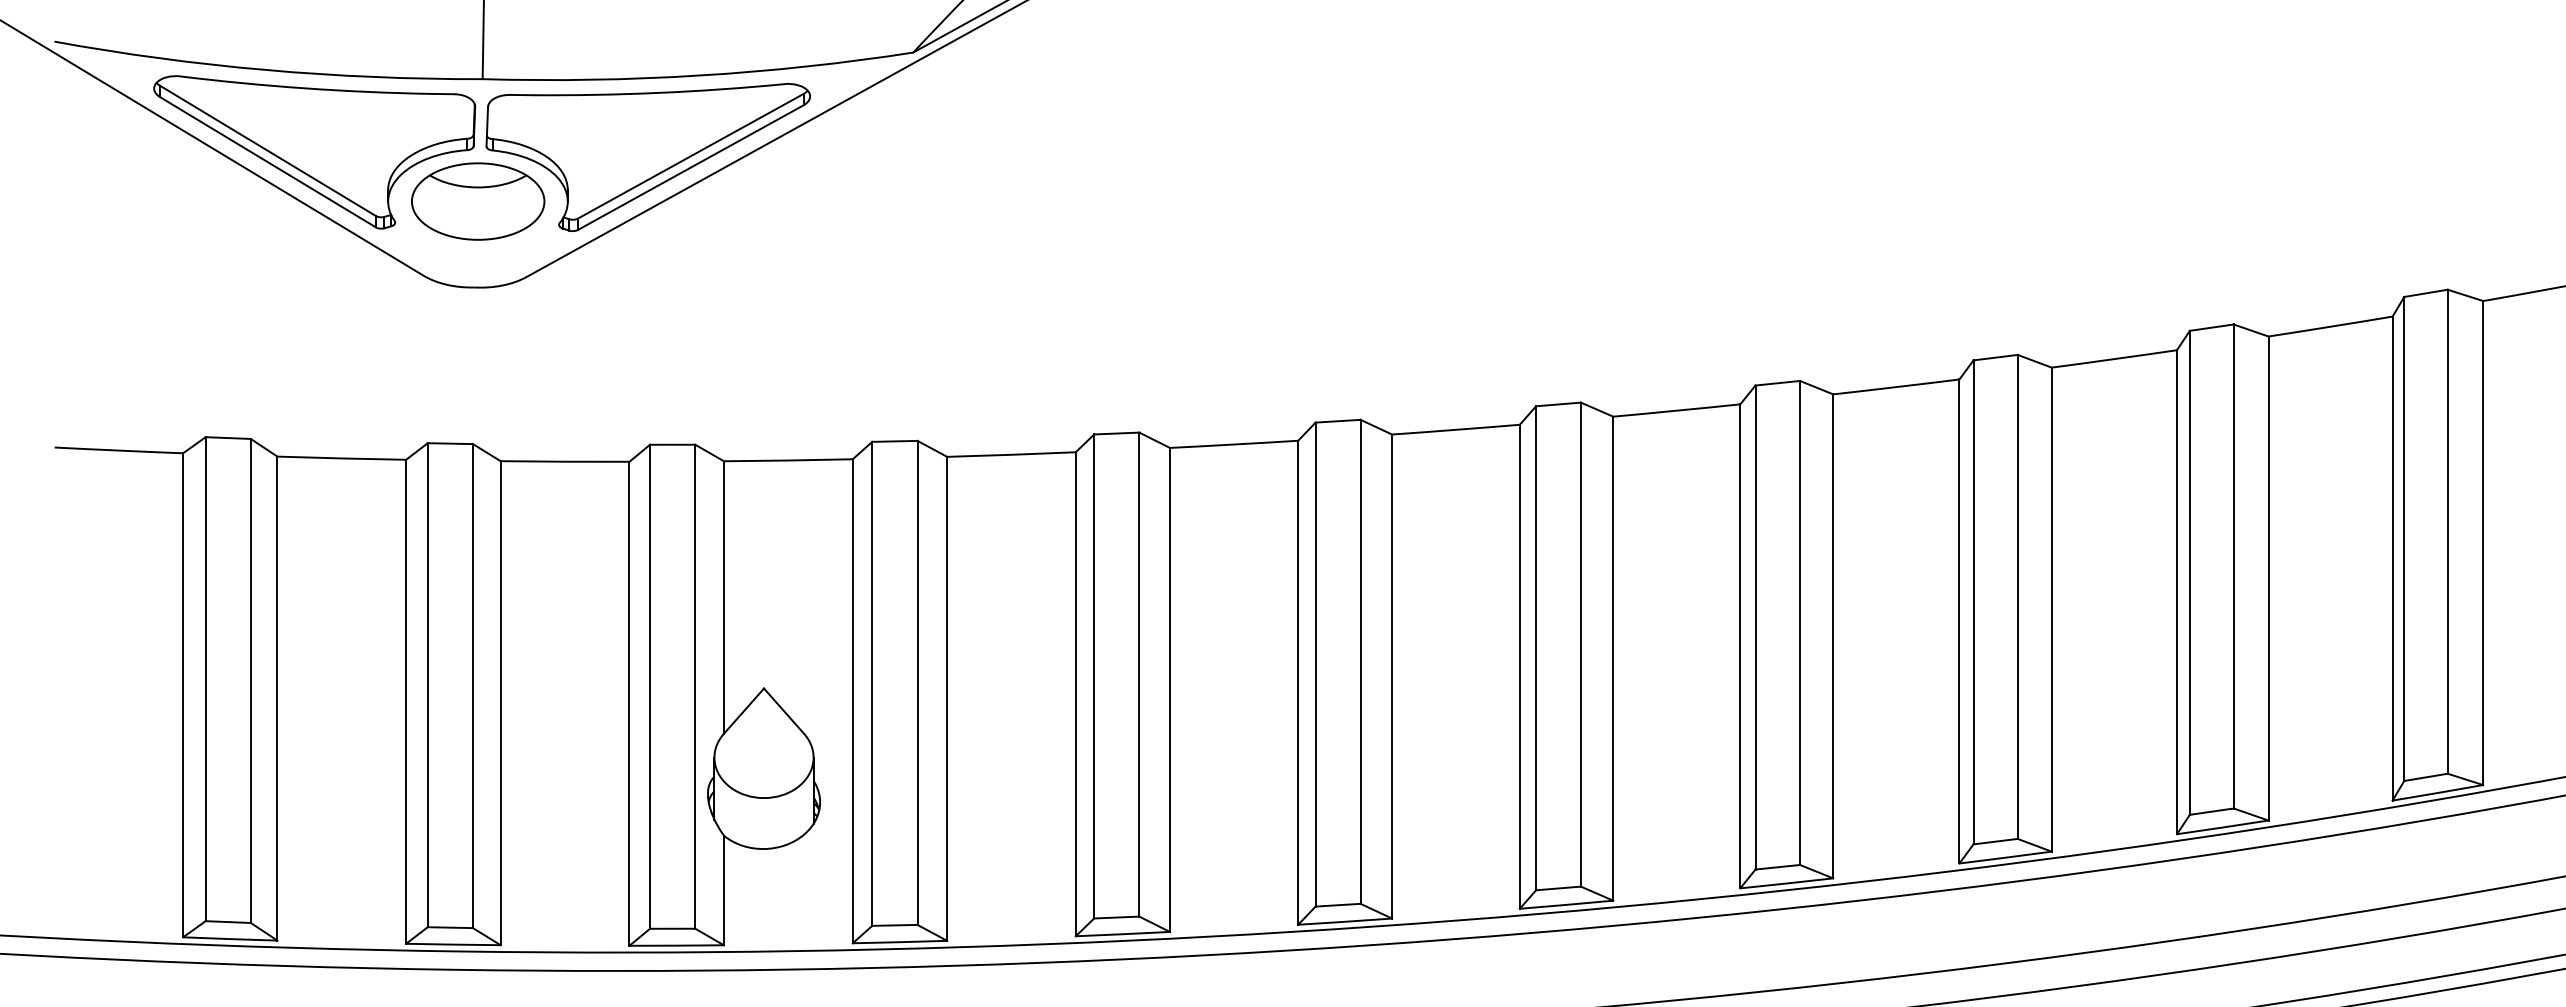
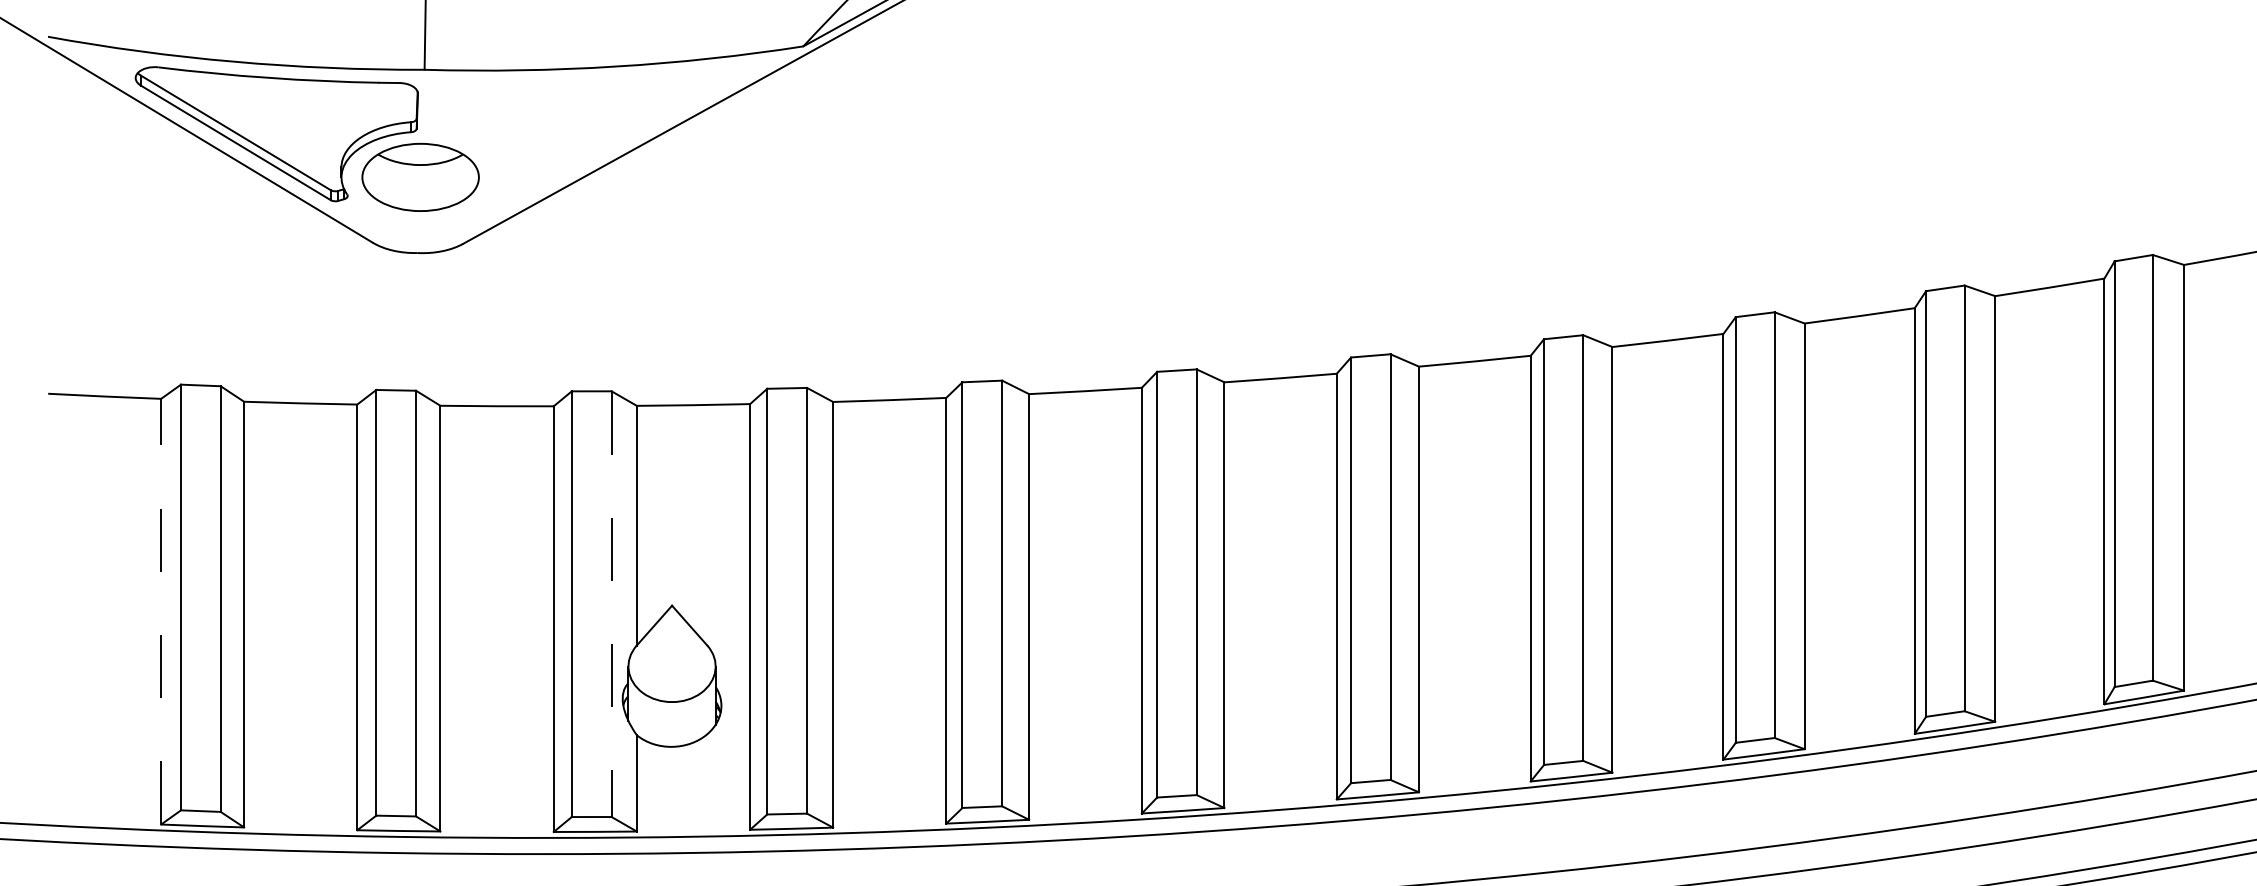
part: (647, 157) -> (569, 138), removed
line: (695, 686) -> (611, 603), solid -> dashed
line: (183, 694) -> (161, 610), solid -> dashed

